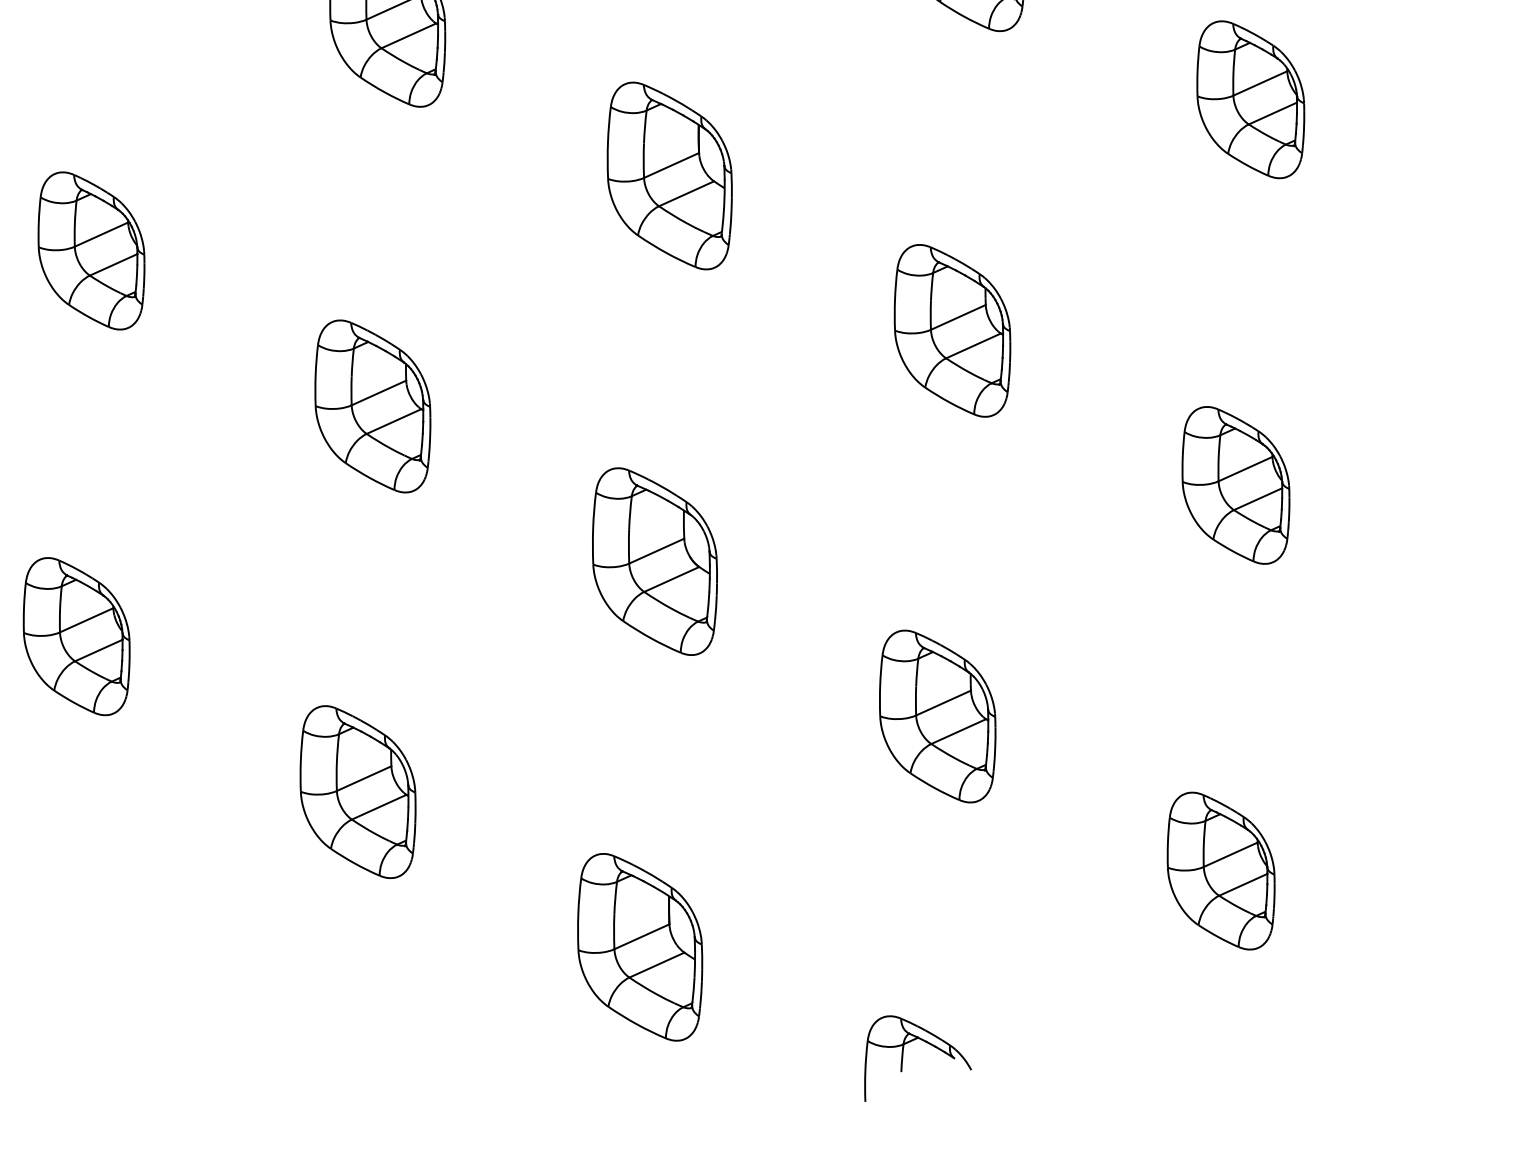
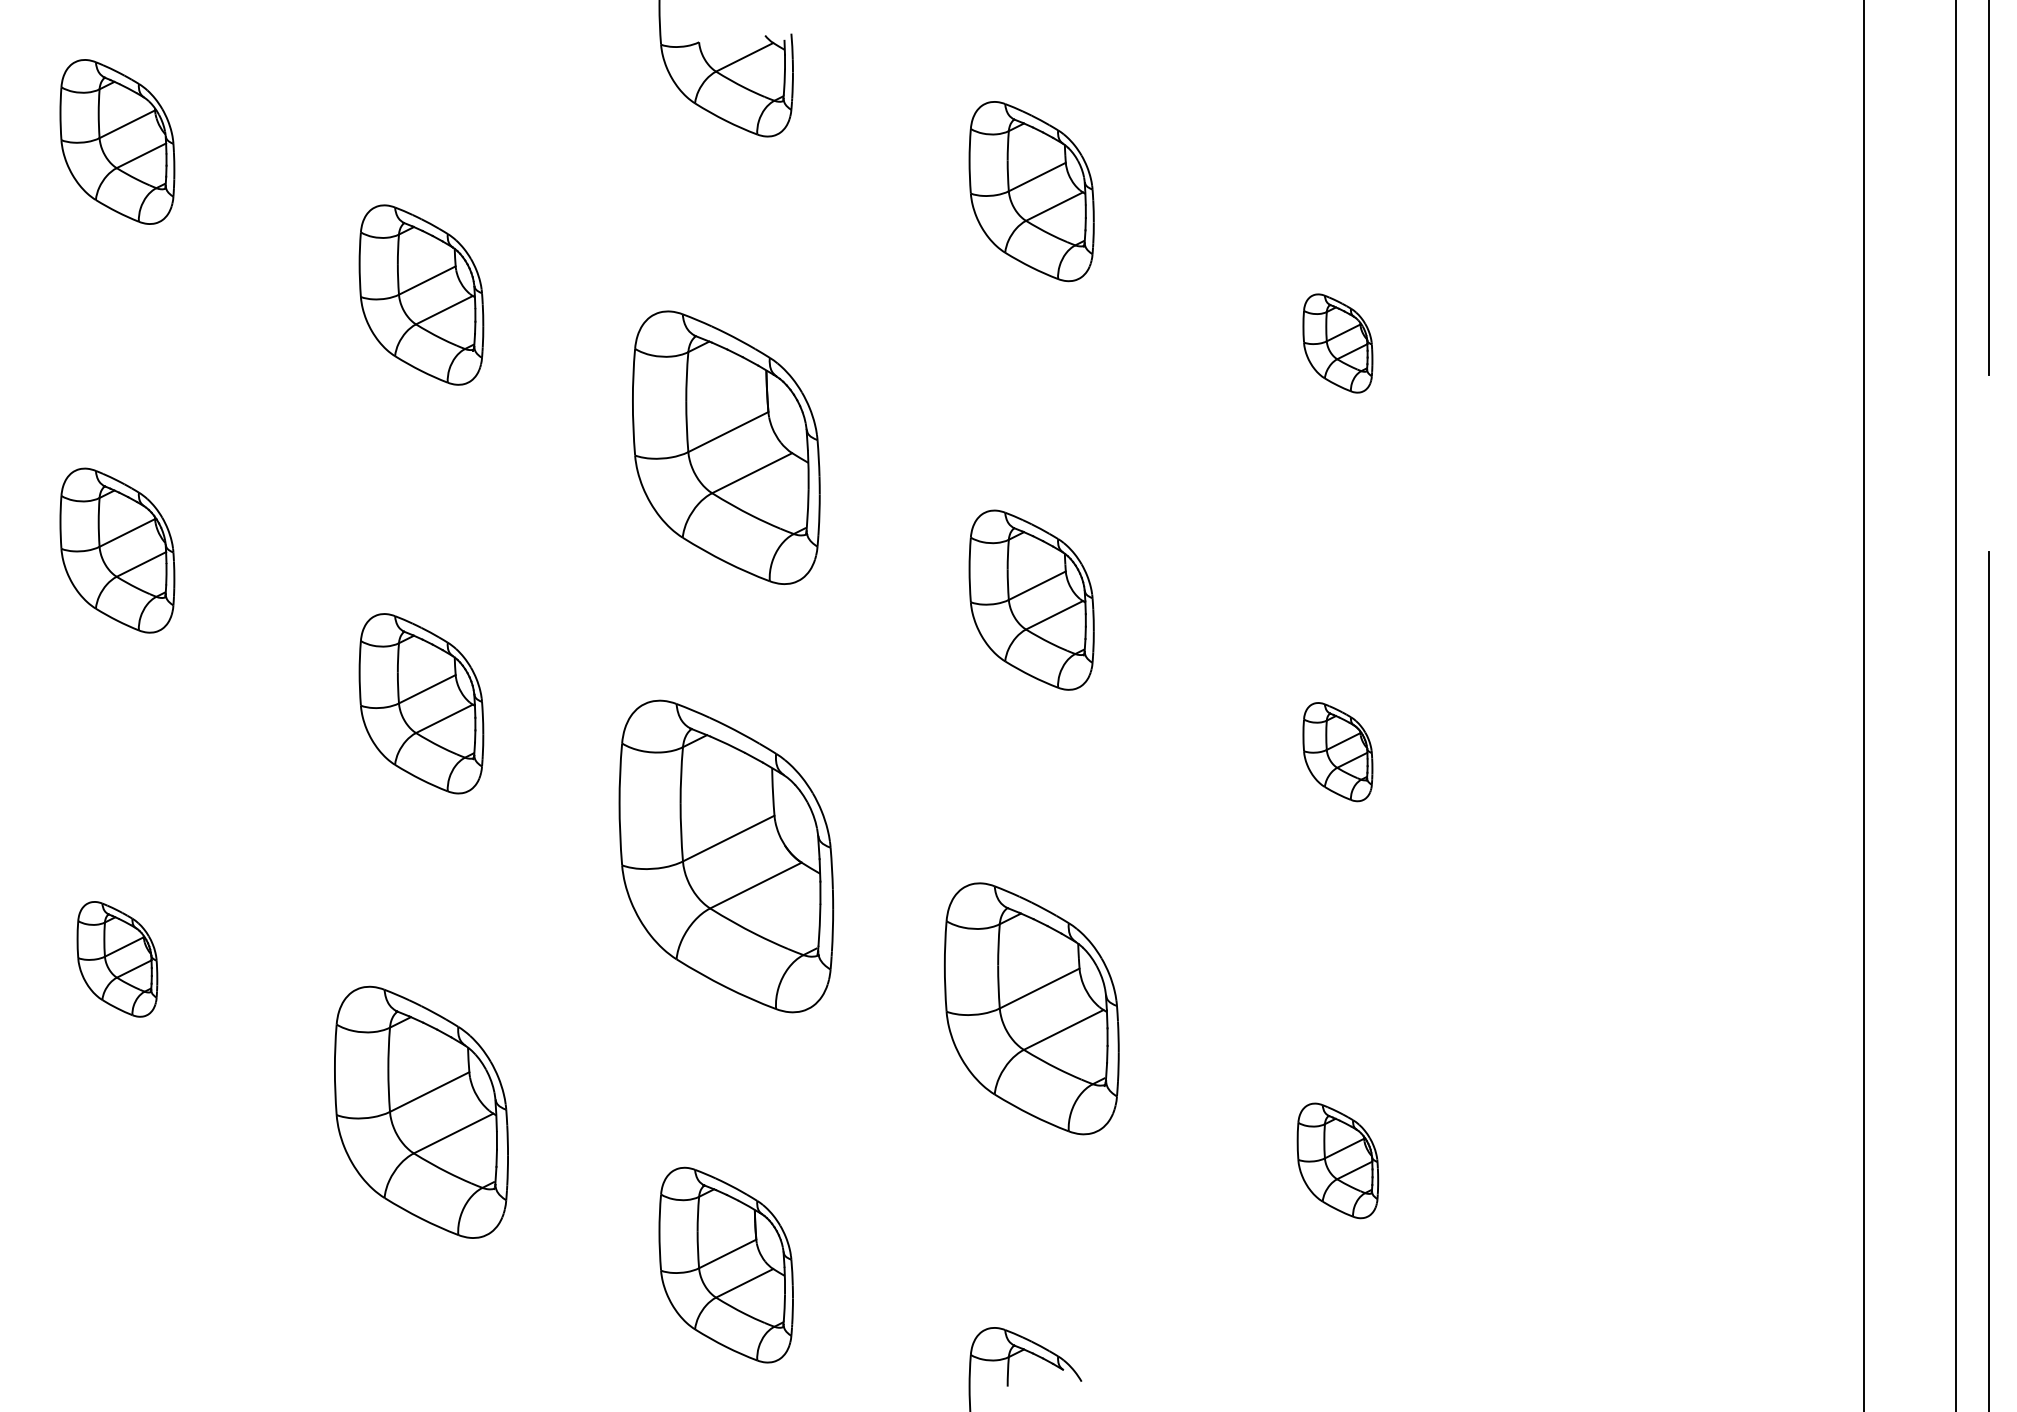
part: (1250, 99) -> (1337, 343), size x0.6
part: (669, 175) -> (725, 447), size x1.4
part: (1235, 484) -> (1337, 751), size x0.6
part: (654, 561) -> (725, 856), size x1.6
part: (76, 636) -> (117, 959), size x0.7
part: (937, 716) -> (1031, 1008), size x1.4
part: (358, 792) -> (421, 1112), size x1.4
part: (1220, 870) -> (1337, 1160), size x0.7

